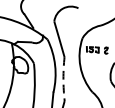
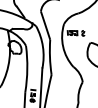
arc: (62, 79) -> (49, 57), dashed -> solid

